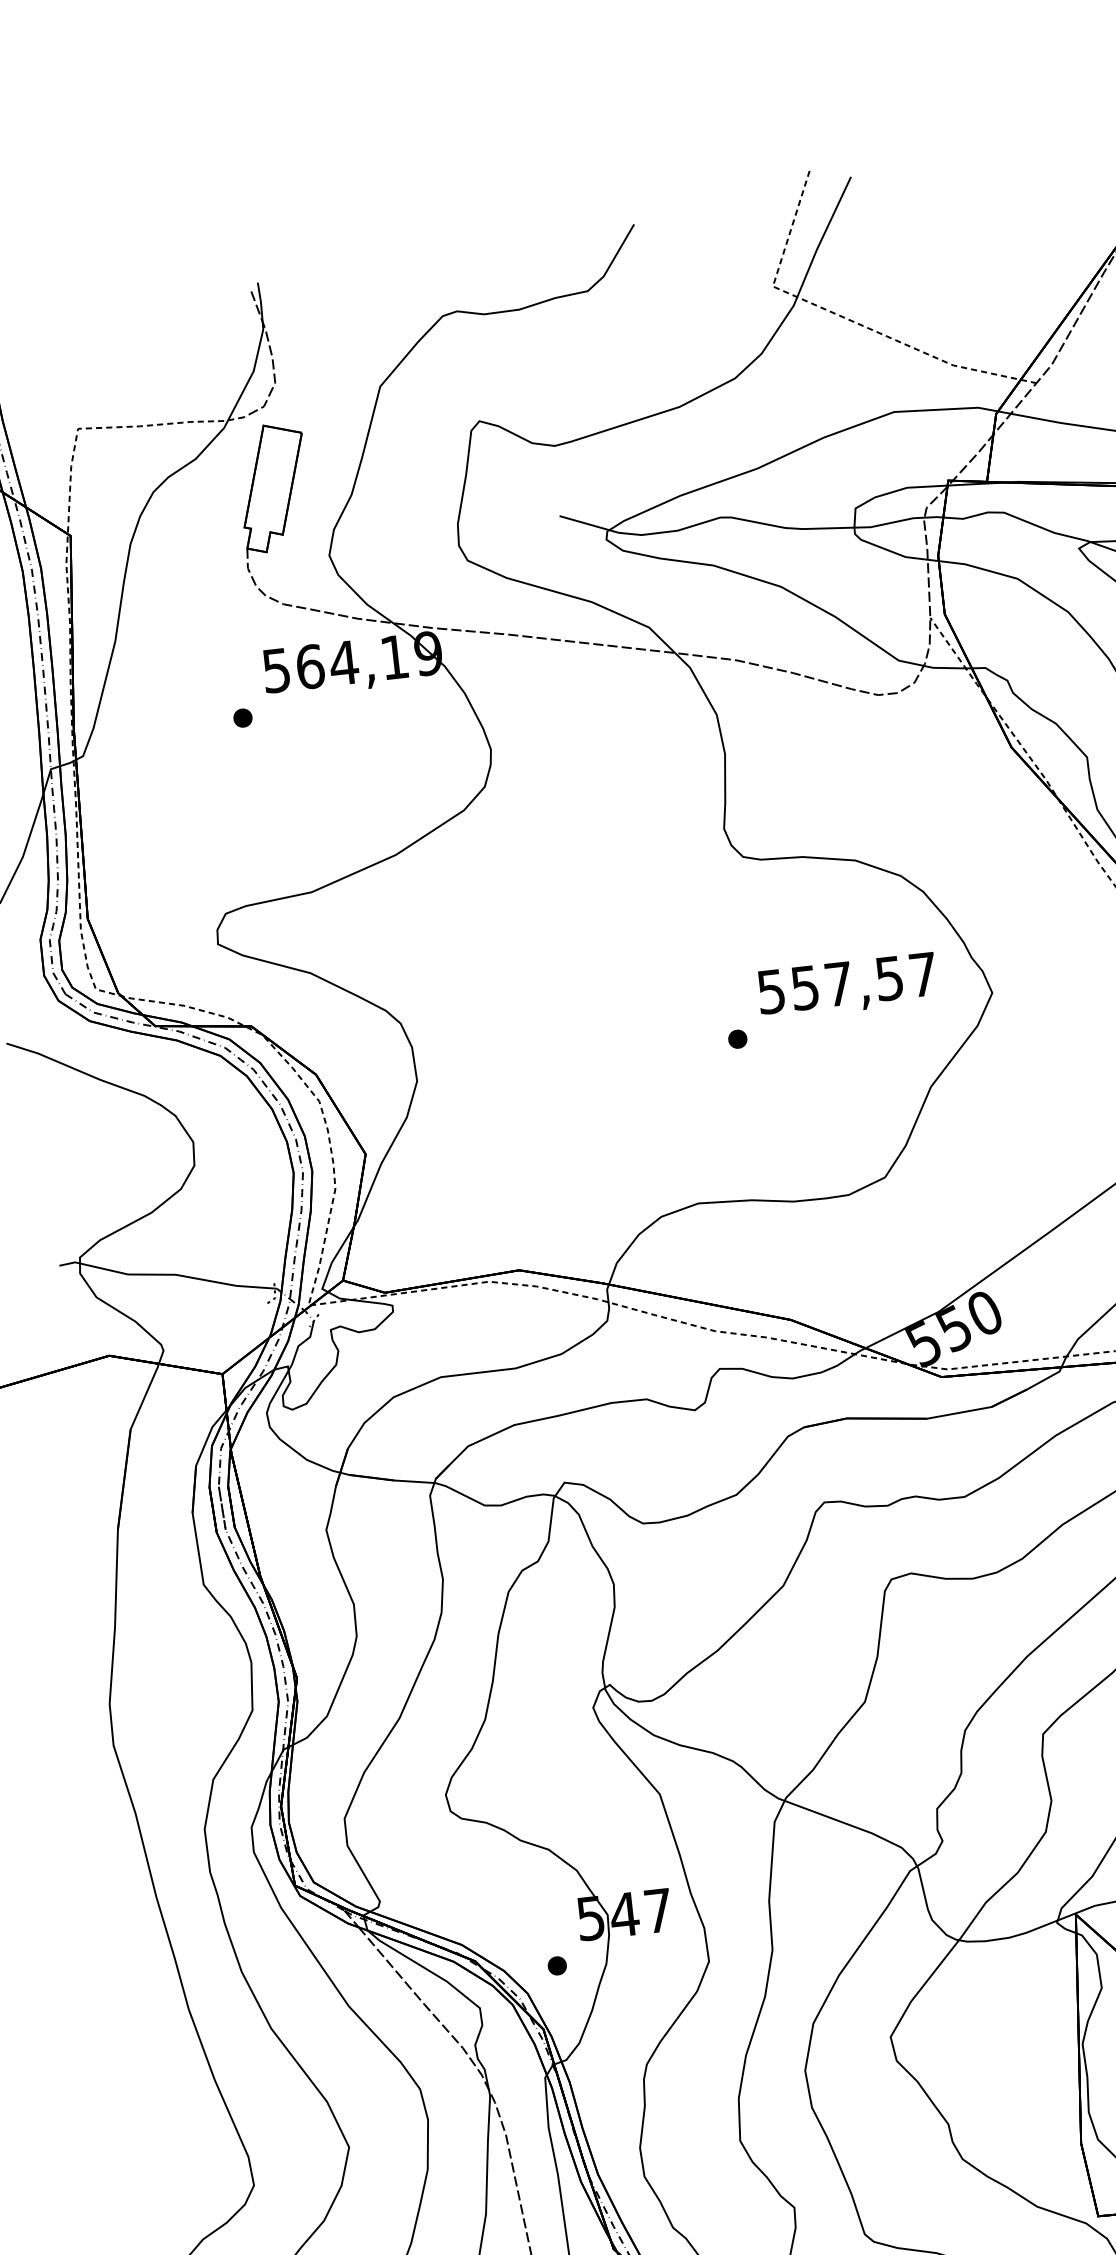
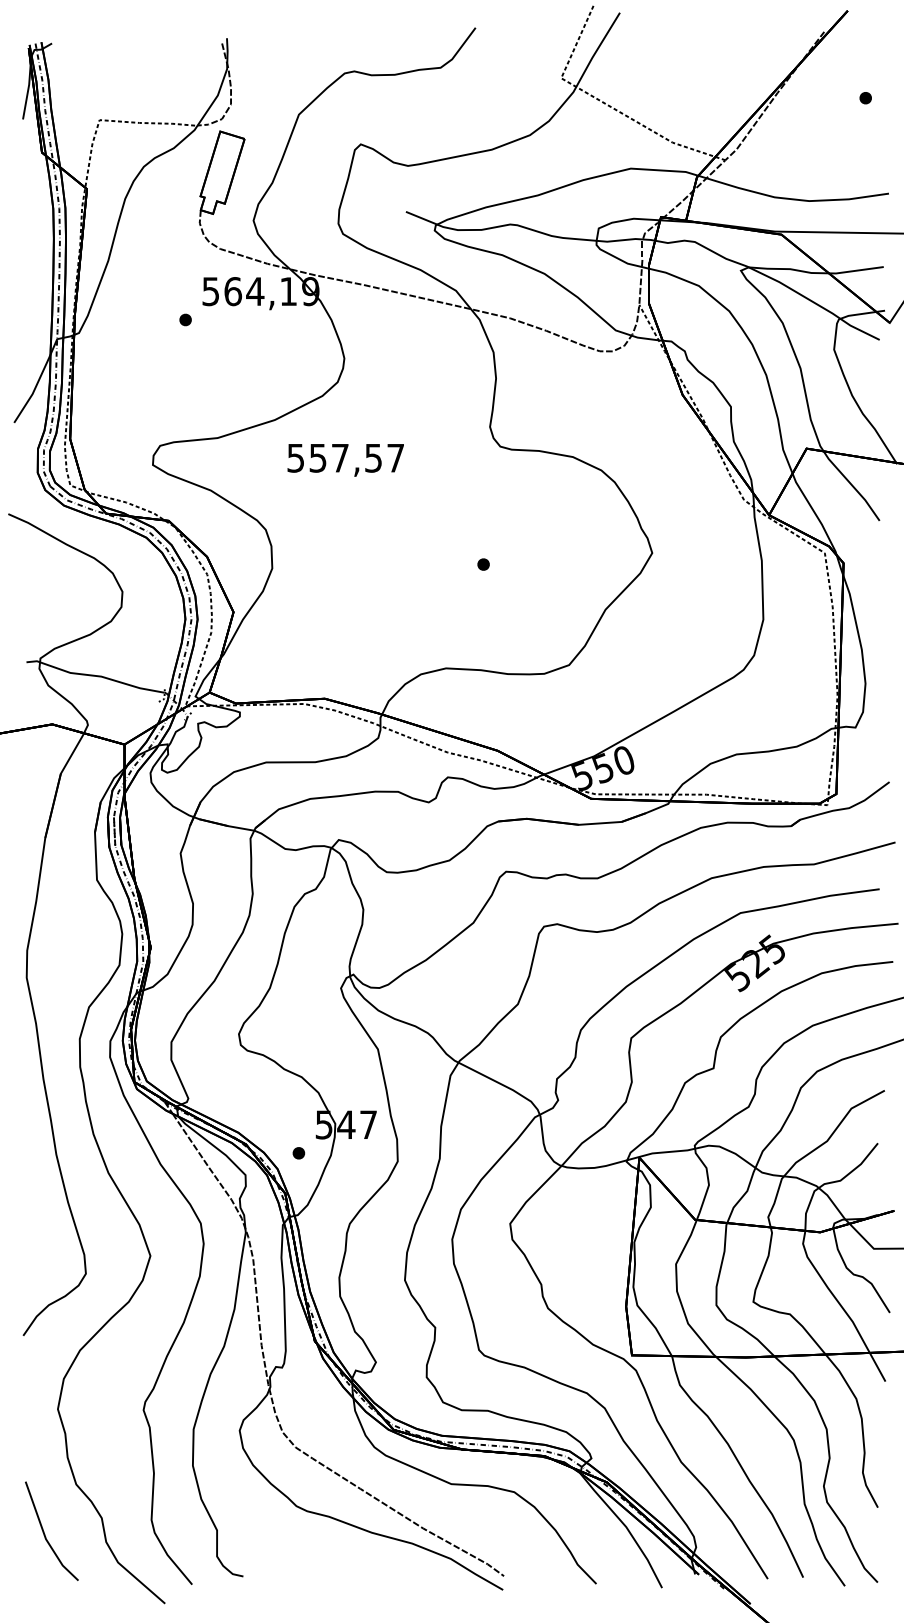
text: (847, 986) -> (345, 460), moved

